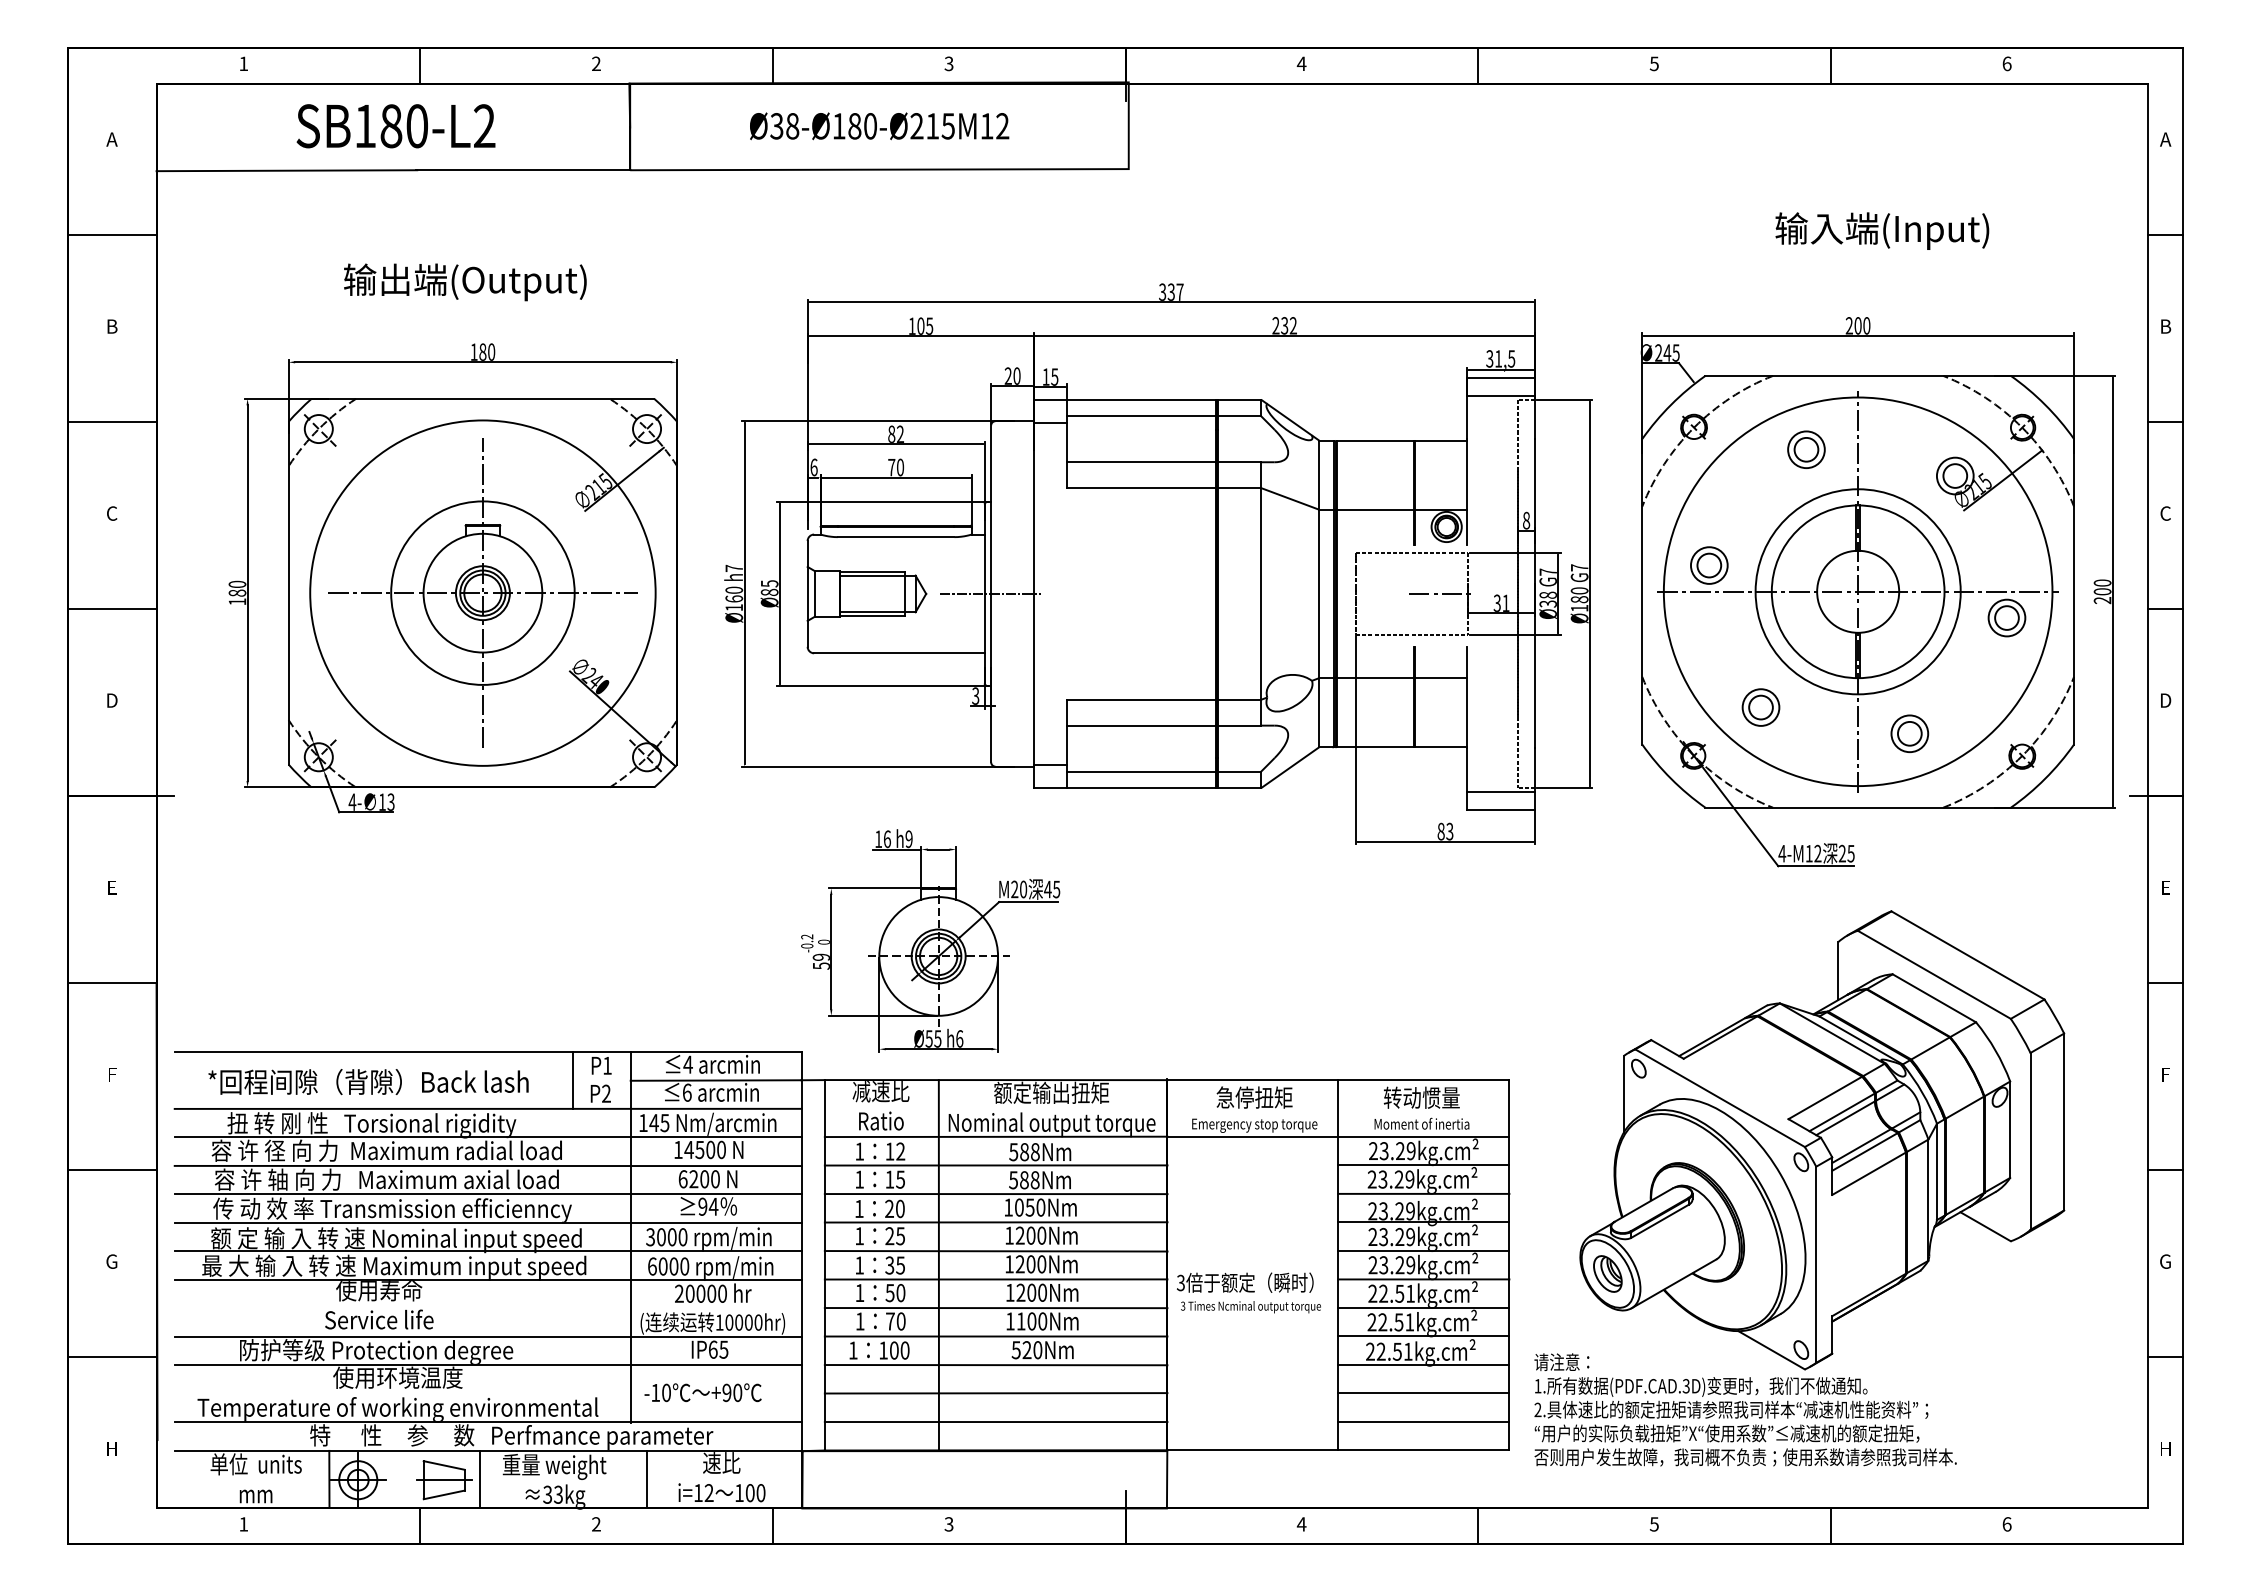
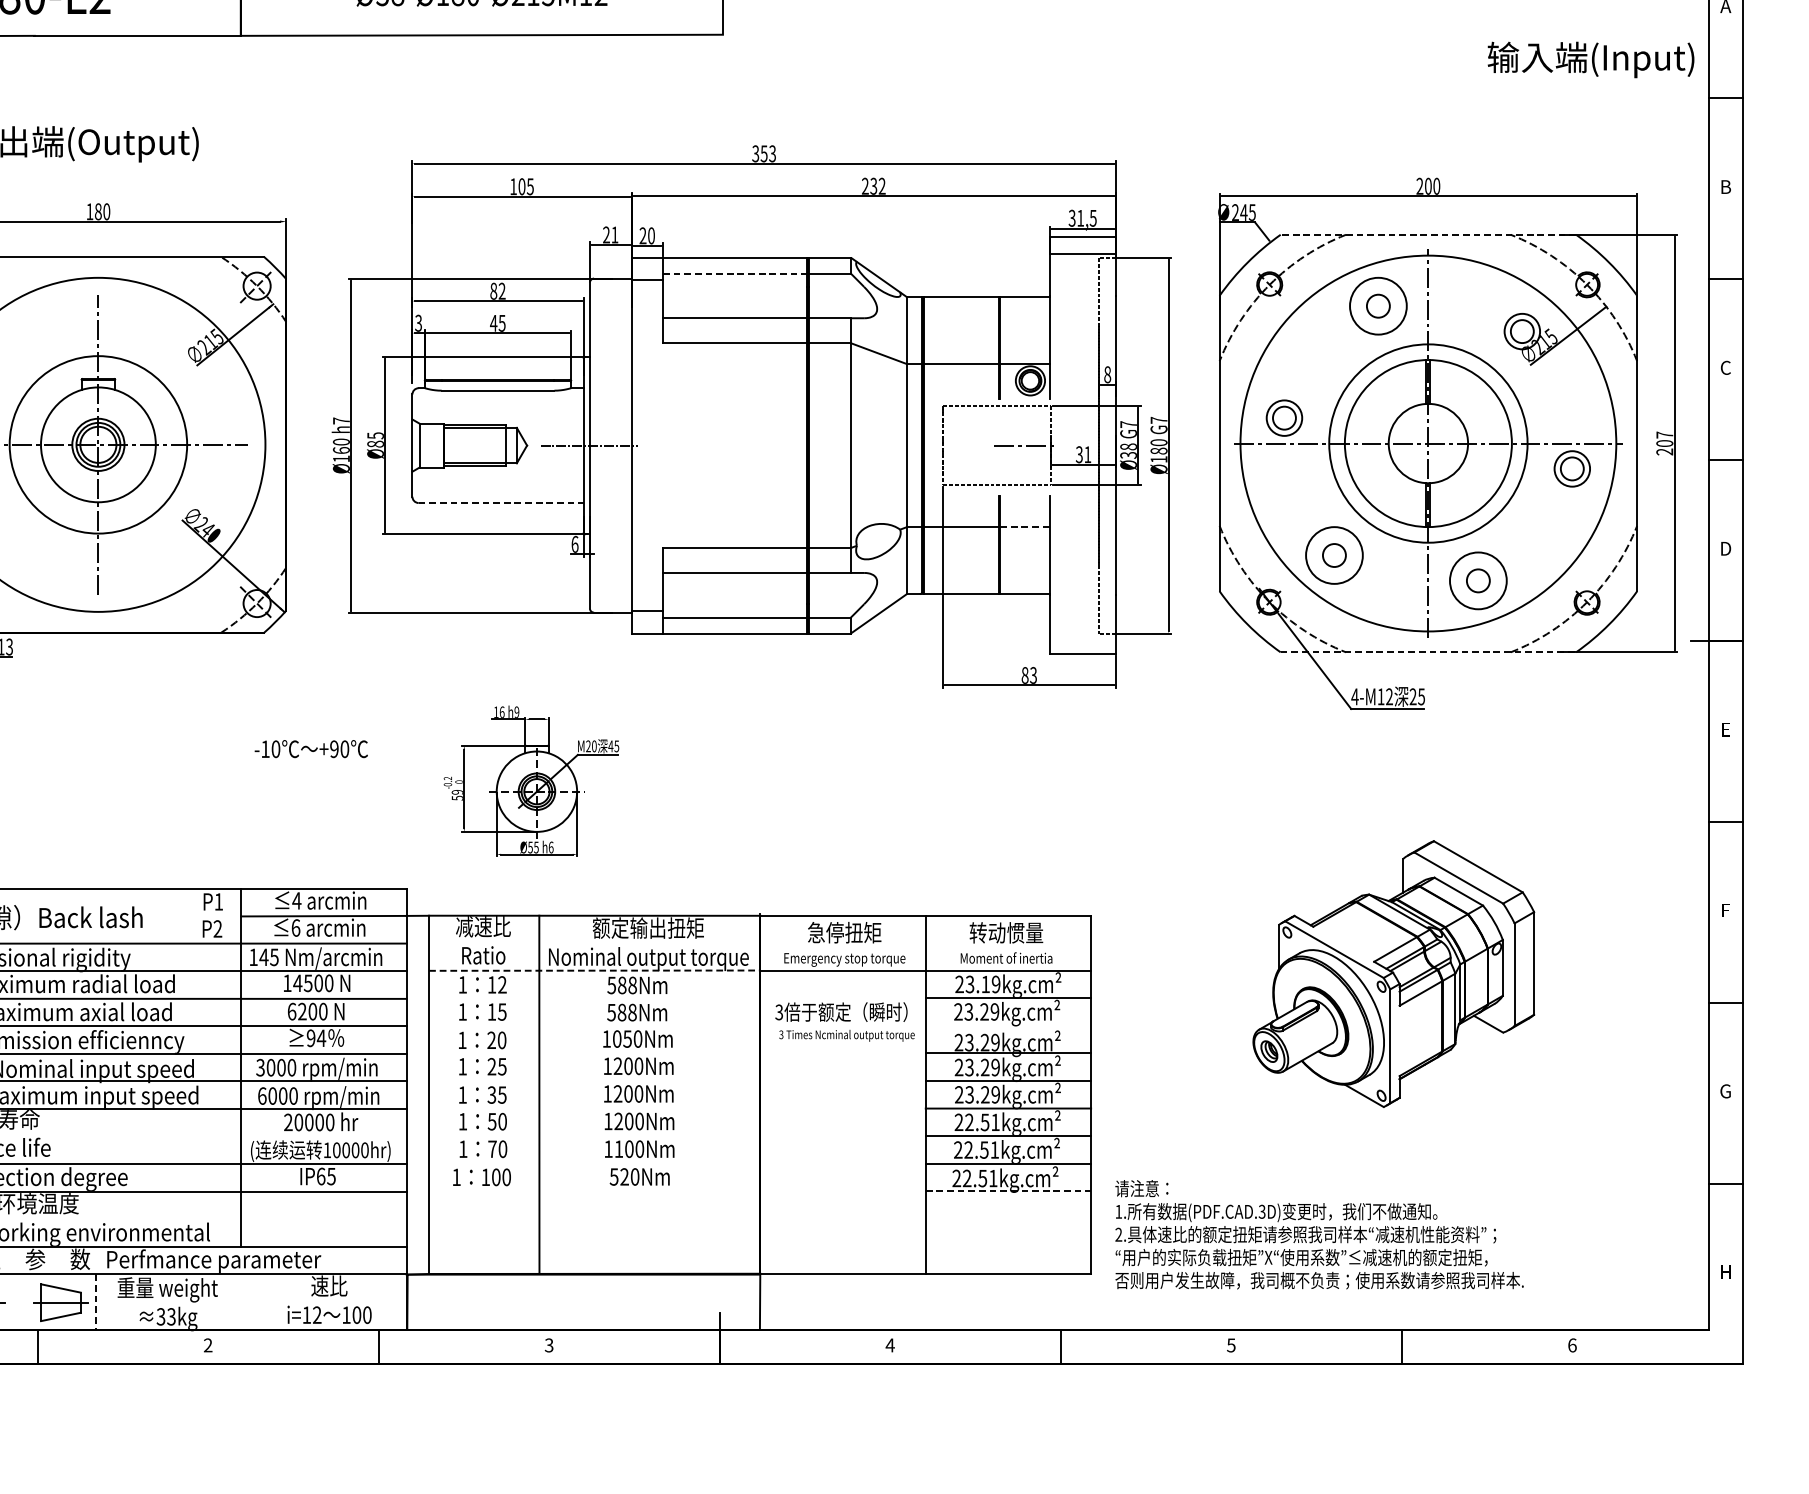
text: (1882, 230) -> (1591, 59), moved
text: (1175, 291) -> (768, 153), 337 -> 353
text: (1016, 375) -> (614, 234), 20 -> 21
line: (1858, 375) -> (1428, 234), solid -> dashed
text: (1050, 376) -> (647, 235), 15 -> 20
line: (1141, 416) -> (735, 274), solid -> dashed
circle: (1806, 449) -> (1378, 305), size x1.6
text: (813, 467) -> (418, 323), 6 -> 3
text: (895, 467) -> (497, 323), 70 -> 45
text: (2102, 582) -> (1664, 434), 200 -> 207
line: (899, 653) -> (501, 503), solid -> dashed
line: (1441, 678) -> (1025, 527), solid -> dashed
text: (975, 695) -> (574, 543), 3 -> 6
circle: (1760, 707) -> (1333, 555), size x1.6
circle: (1909, 733) -> (1478, 580), size x1.6
line: (1501, 791) -> (1083, 636), removed
line: (1858, 807) -> (1428, 652), solid -> dashed
part: (930, 940) -> (531, 780), size x0.7
line: (573, 1079) -> (186, 915), removed
line: (996, 1136) -> (595, 970), solid -> dashed
part: (1822, 1140) -> (1393, 974), size x0.6
text: (1400, 1150) -> (985, 983), 23.29kg.cm -> 23.19kg.cm
line: (995, 1165) -> (594, 998), removed
line: (1423, 1193) -> (1008, 1025), removed
line: (995, 1194) -> (594, 1026), removed
line: (995, 1222) -> (594, 1053), removed
line: (995, 1251) -> (594, 1081), removed
line: (995, 1279) -> (594, 1108), removed
text: (1248, 1292) -> (844, 1021), moved
line: (995, 1308) -> (594, 1136), removed
line: (995, 1336) -> (594, 1163), removed
line: (1424, 1364) -> (1009, 1190), solid -> dashed
line: (995, 1365) -> (594, 1191), removed
text: (702, 1392) -> (310, 748), moved
line: (995, 1393) -> (594, 1218), removed
line: (1423, 1393) -> (1008, 1218), removed
line: (1423, 1421) -> (1008, 1245), removed
line: (995, 1422) -> (594, 1246), removed
line: (647, 1478) -> (257, 1301), removed
line: (479, 1479) -> (95, 1302), solid -> dashed

